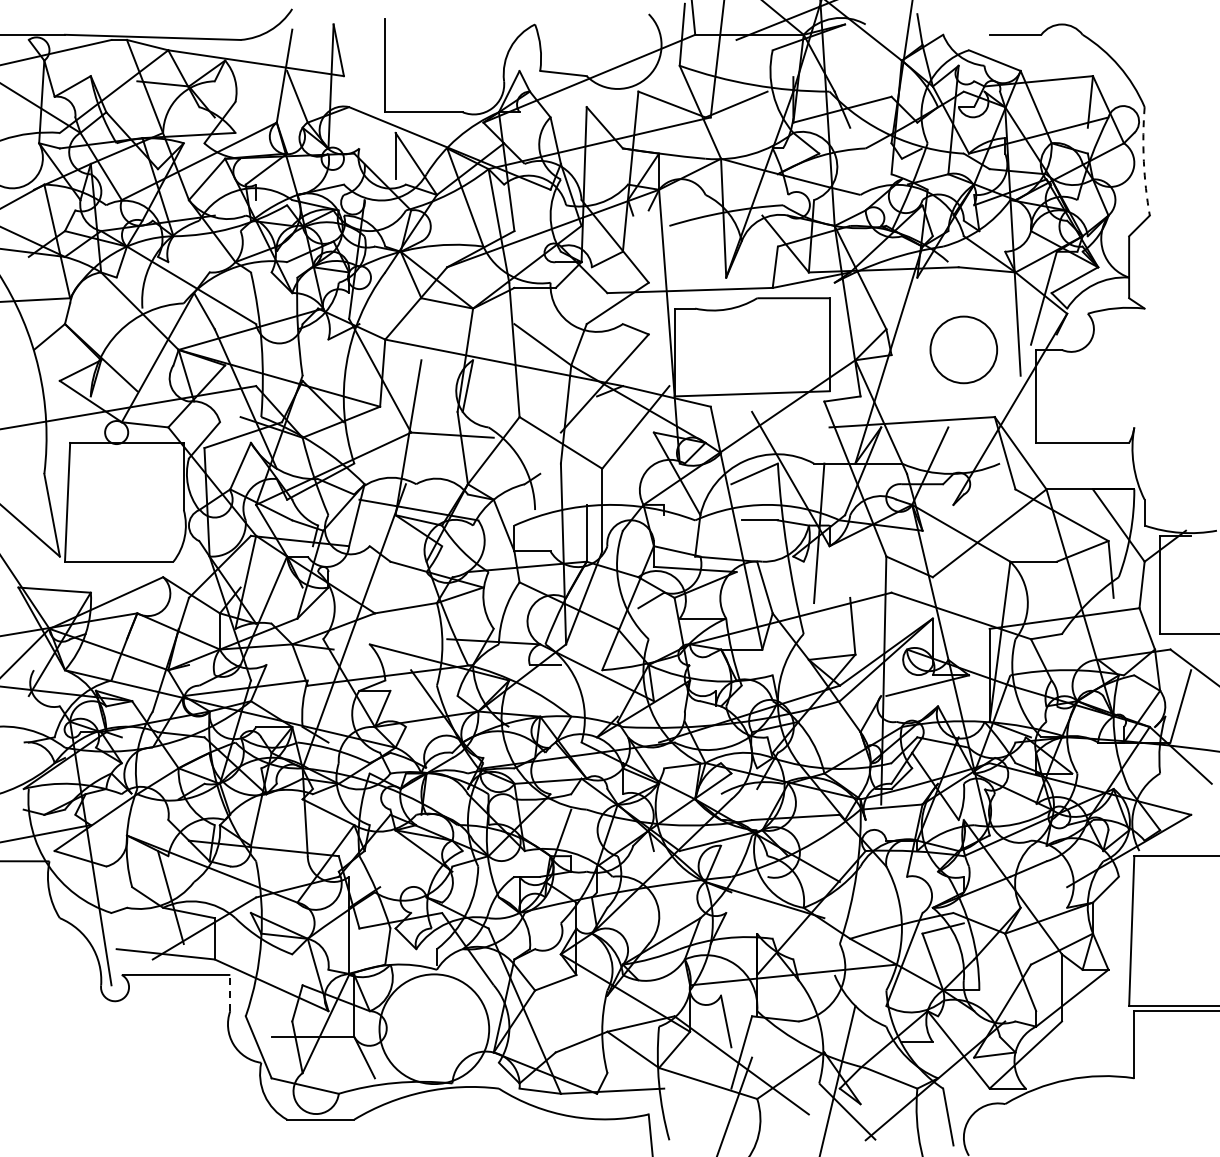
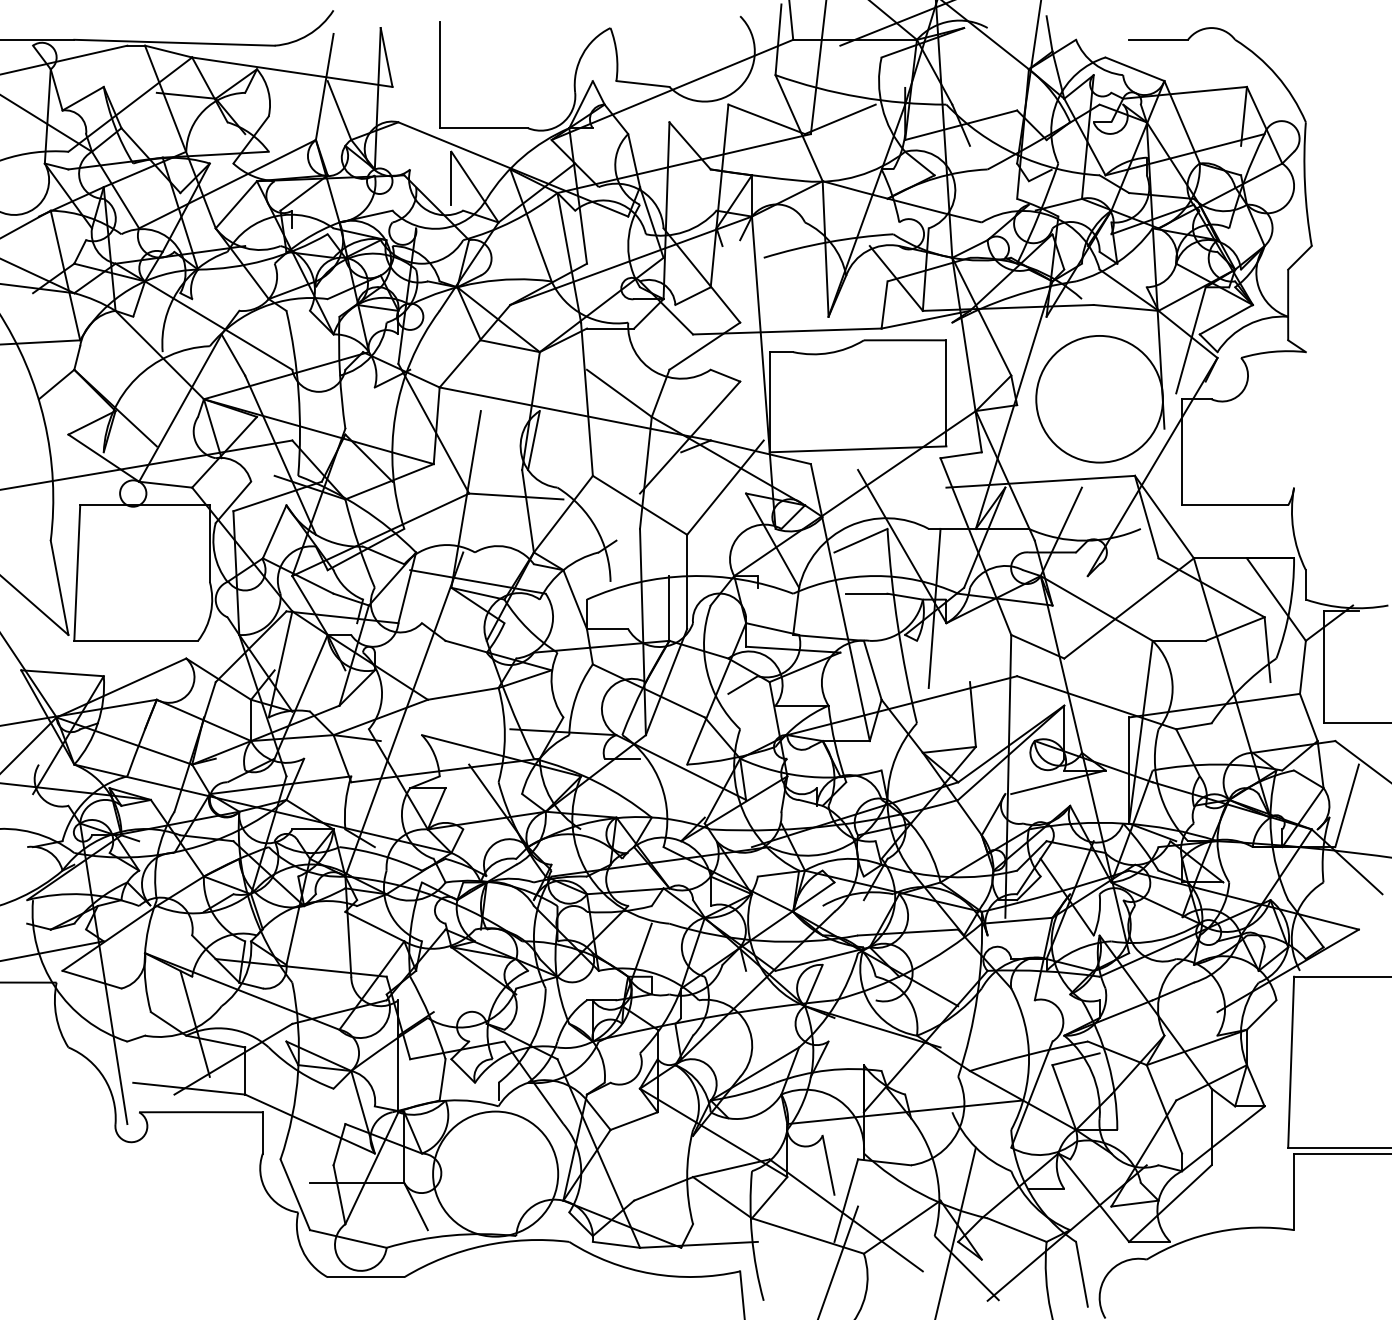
arc: (1143, 161) -> (1304, 184), dashed -> solid
circle: (963, 349) -> (1099, 398), size x1.67
line: (230, 992) -> (263, 1132), dashed -> solid

